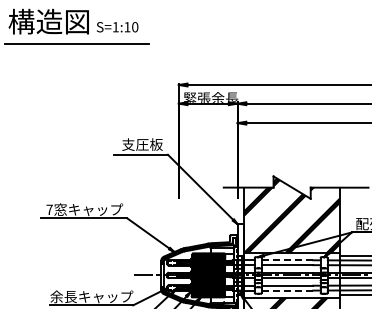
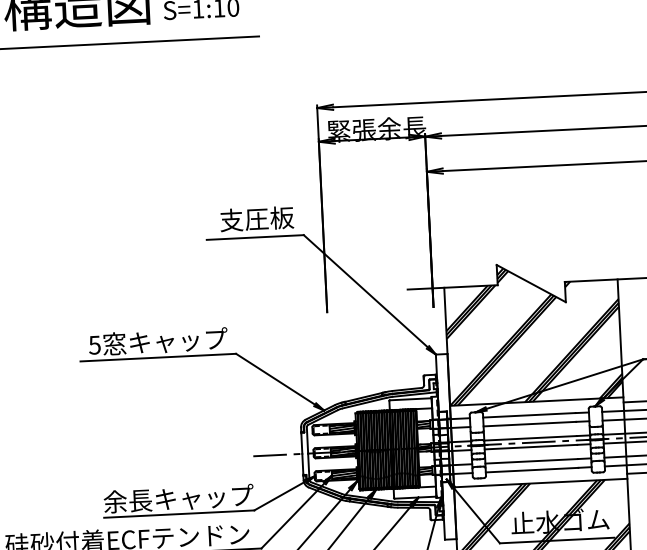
text: (49, 209) -> (94, 344), 7 -> 5
line: (287, 260) -> (529, 415), dashed -> solid
line: (287, 290) -> (531, 469), dashed -> solid

